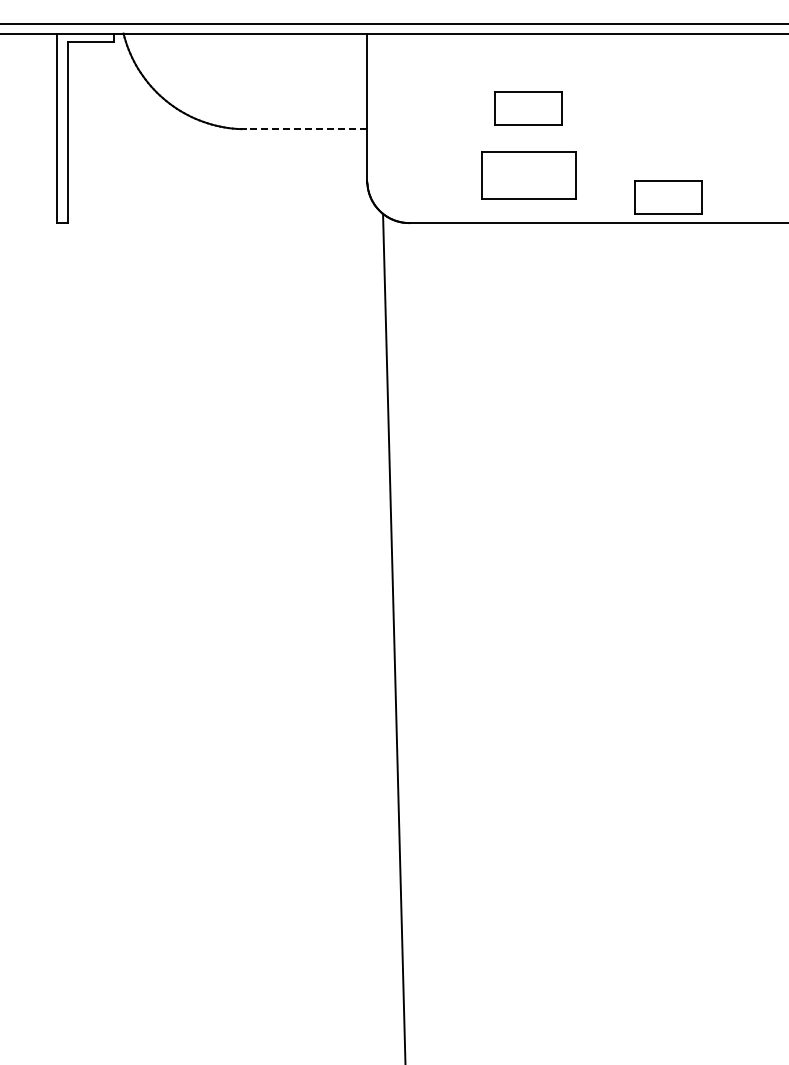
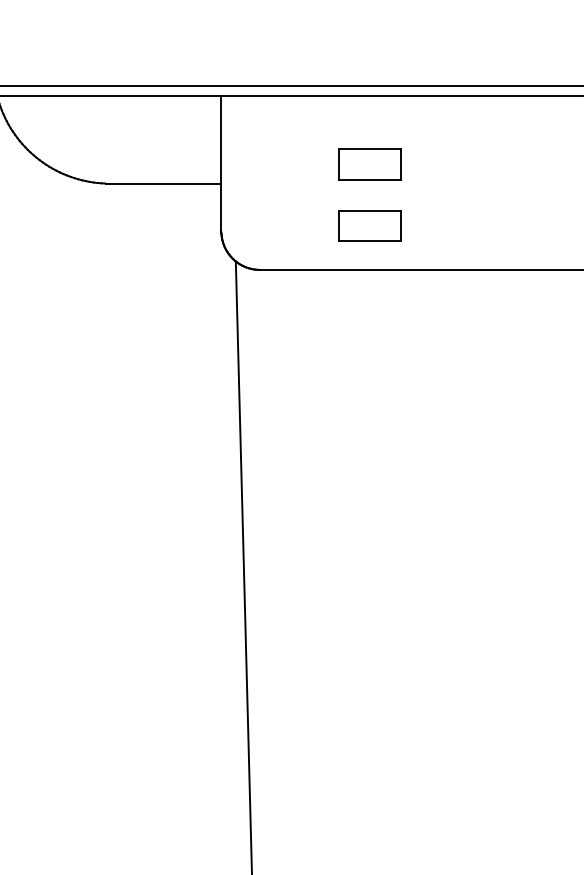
line: (306, 129) -> (165, 183), dashed -> solid
part: (528, 175) -> (369, 226), size x0.71
part: (668, 197) -> (498, 246), removed

